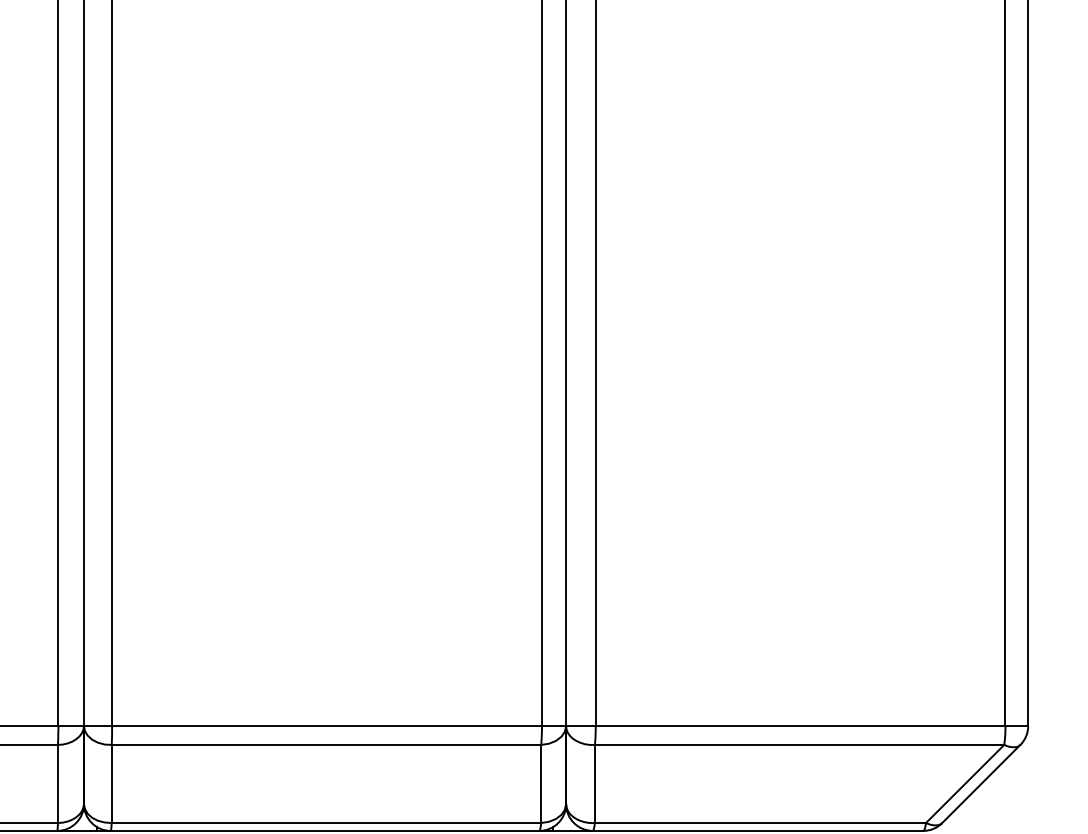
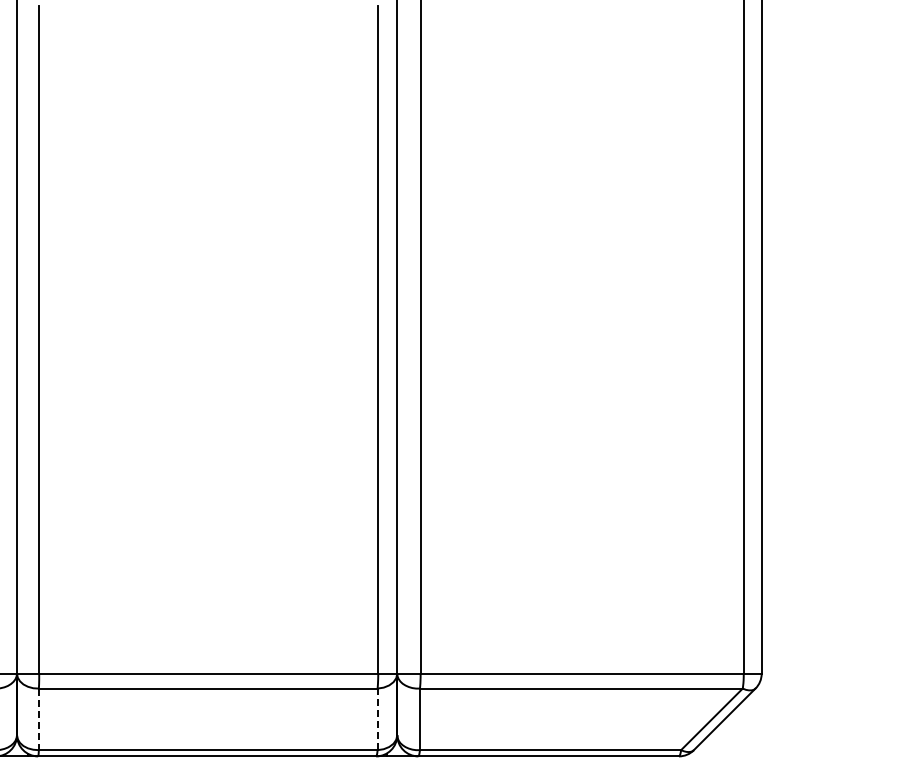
line: (111, 784) -> (38, 719), solid -> dashed
line: (541, 784) -> (377, 719), solid -> dashed

